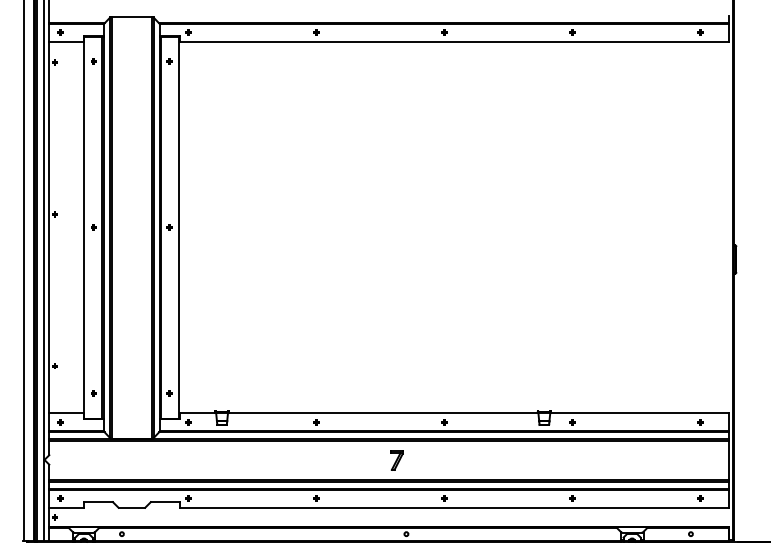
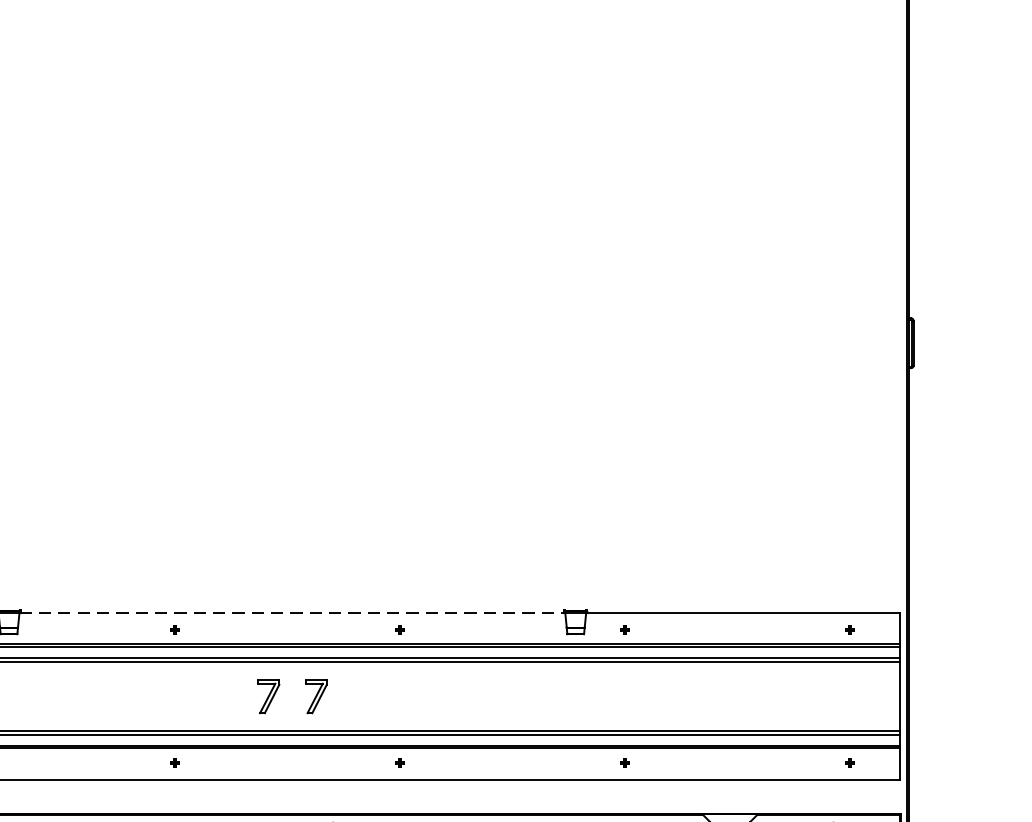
line: (383, 412) -> (292, 612), solid -> dashed
part: (369, 460) -> (268, 696), added

